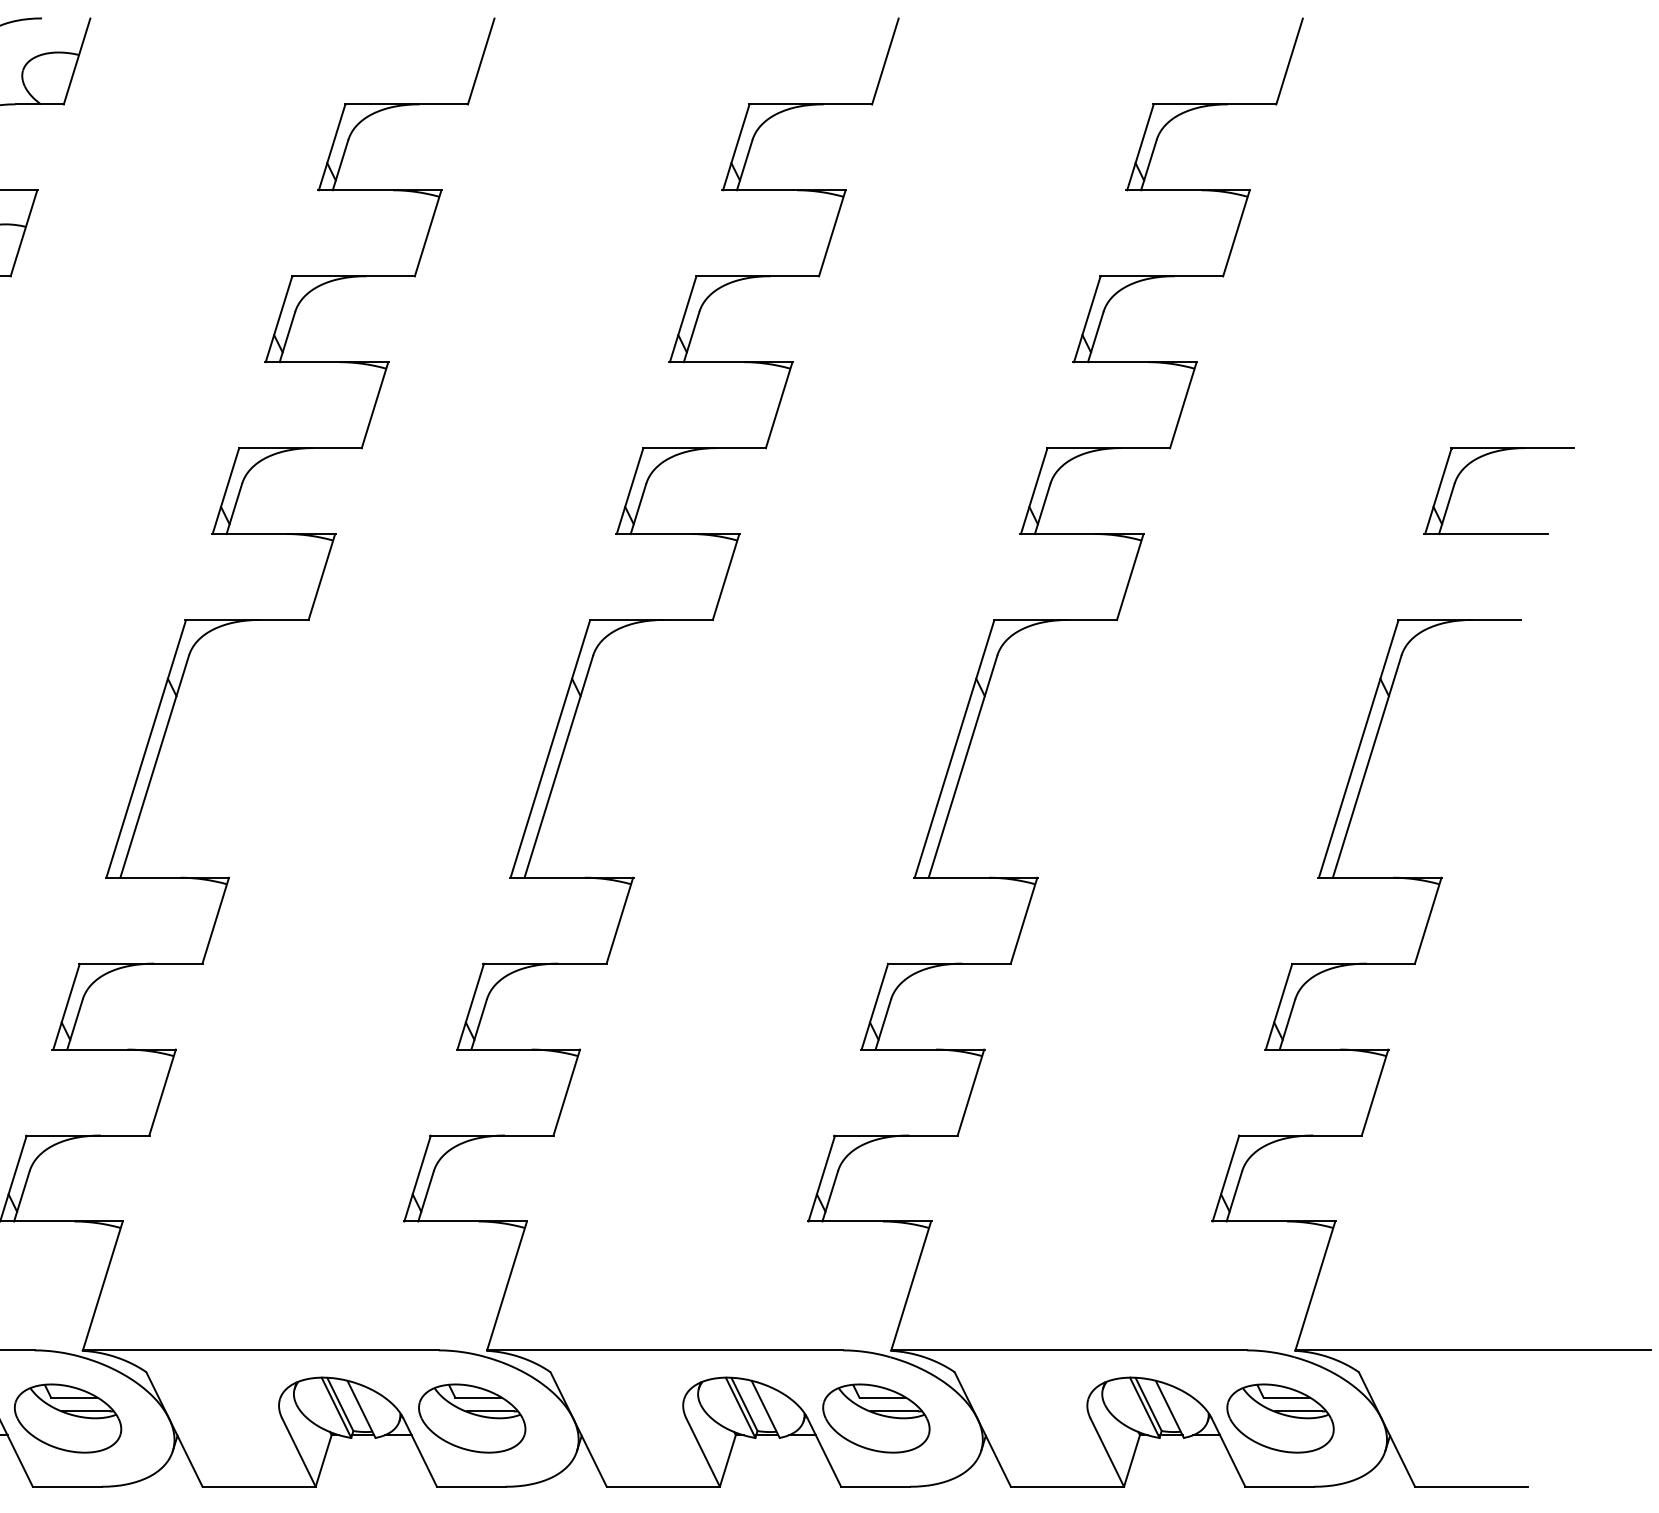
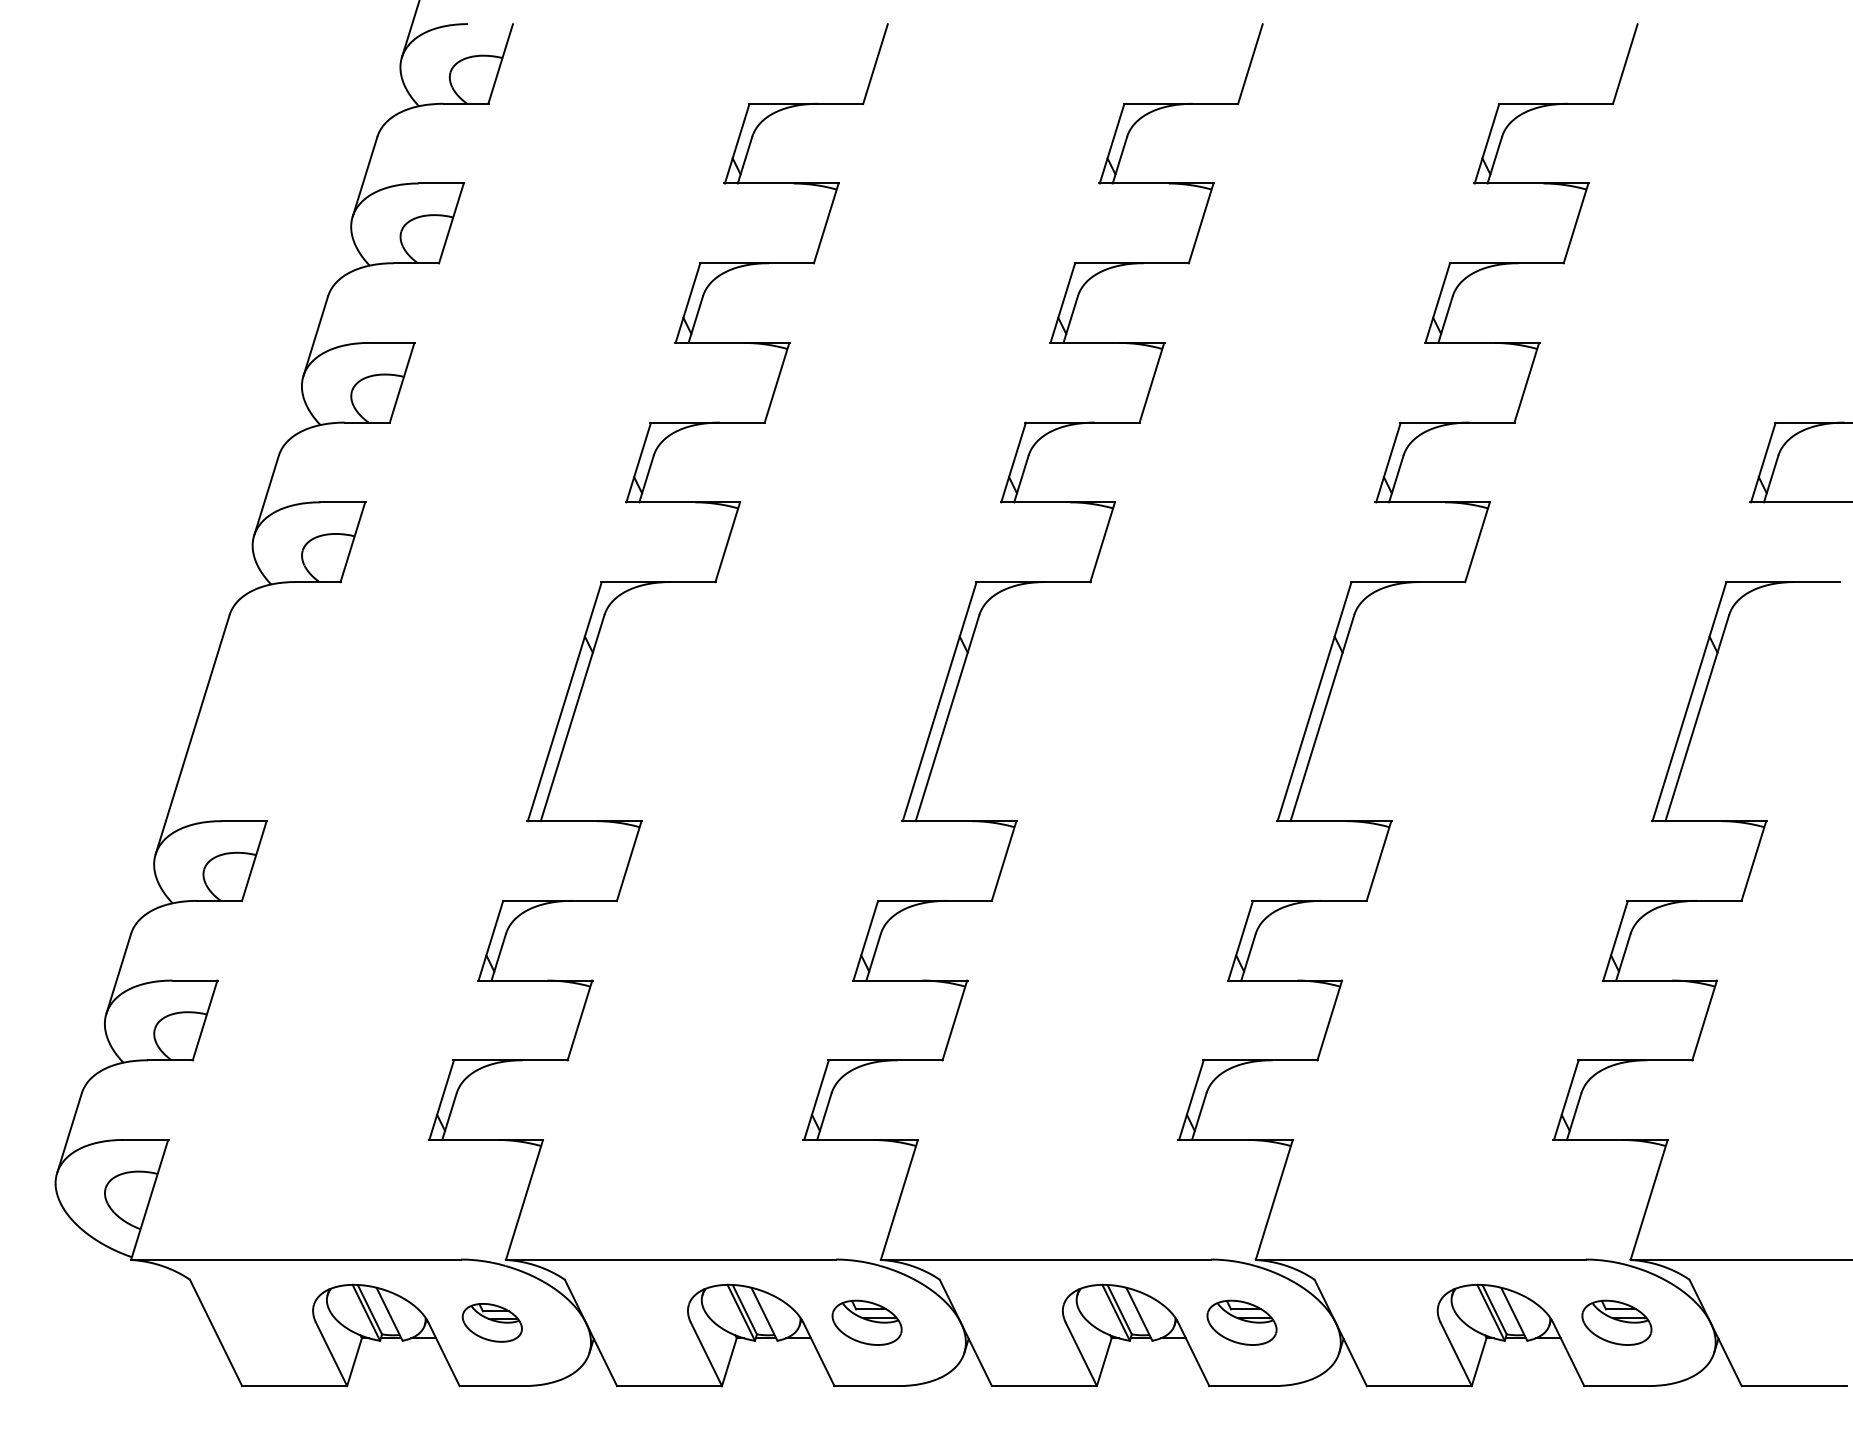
part: (68, 1418) -> (492, 1322), size x0.6
part: (471, 1418) -> (866, 1322), size x0.7
part: (875, 1418) -> (1241, 1322), size x0.7
part: (1280, 1418) -> (1616, 1322), size x0.7

